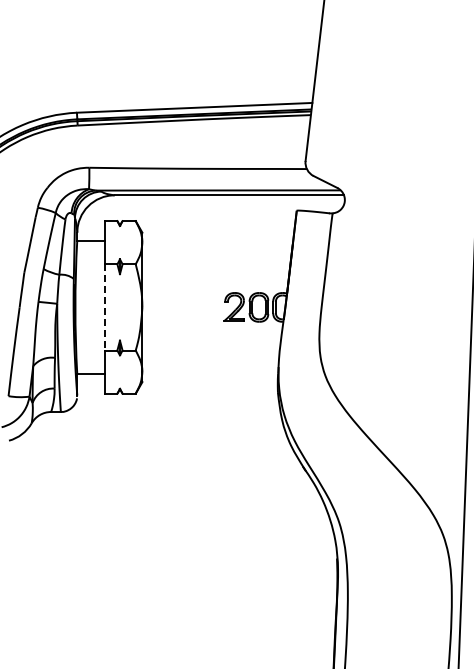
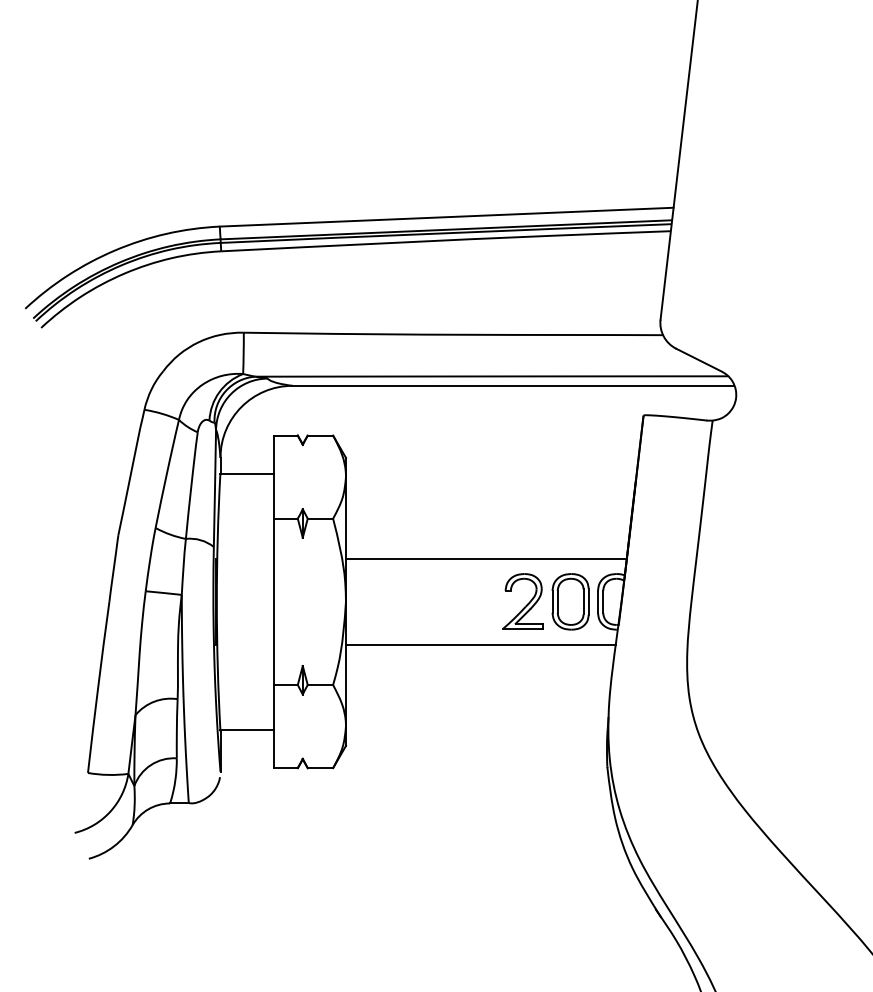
line: (215, 285) -> (486, 559), added
line: (105, 307) -> (274, 602), dashed -> solid
line: (212, 329) -> (481, 644), added

